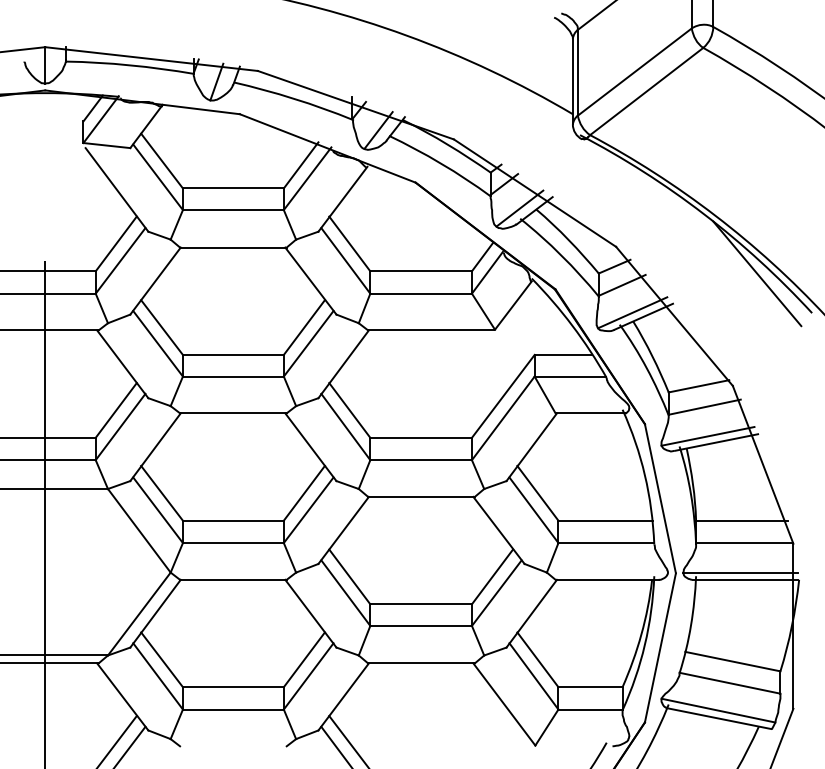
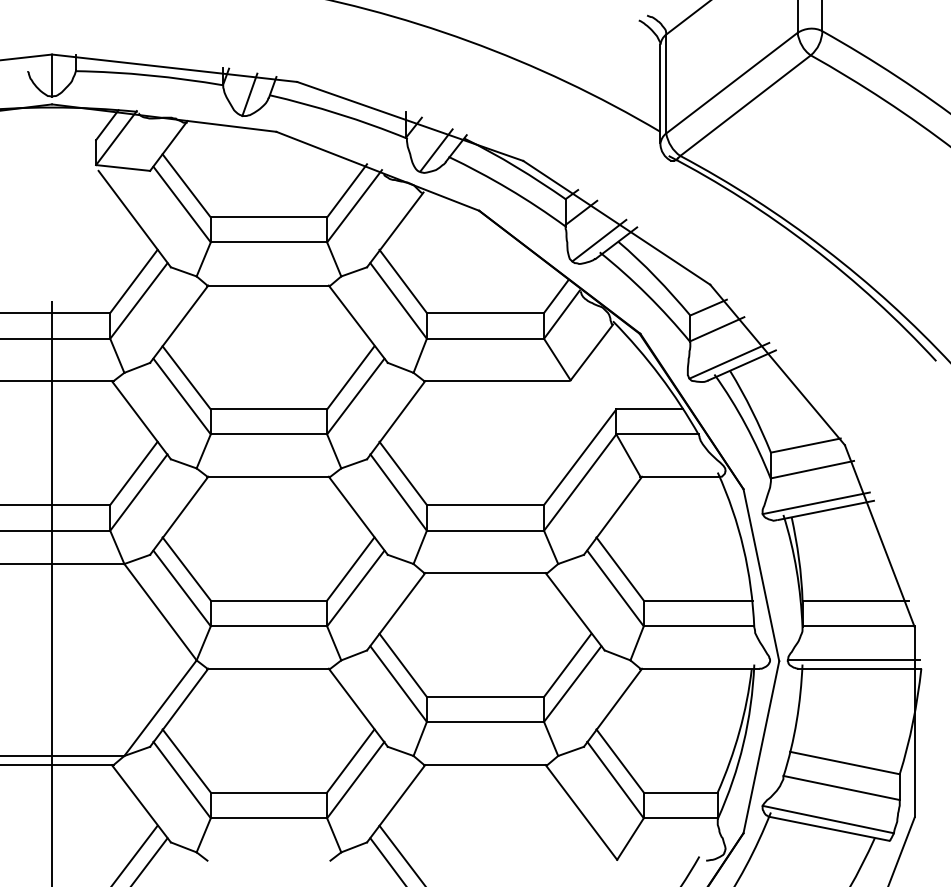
line: (757, 273) -> (873, 315), removed

